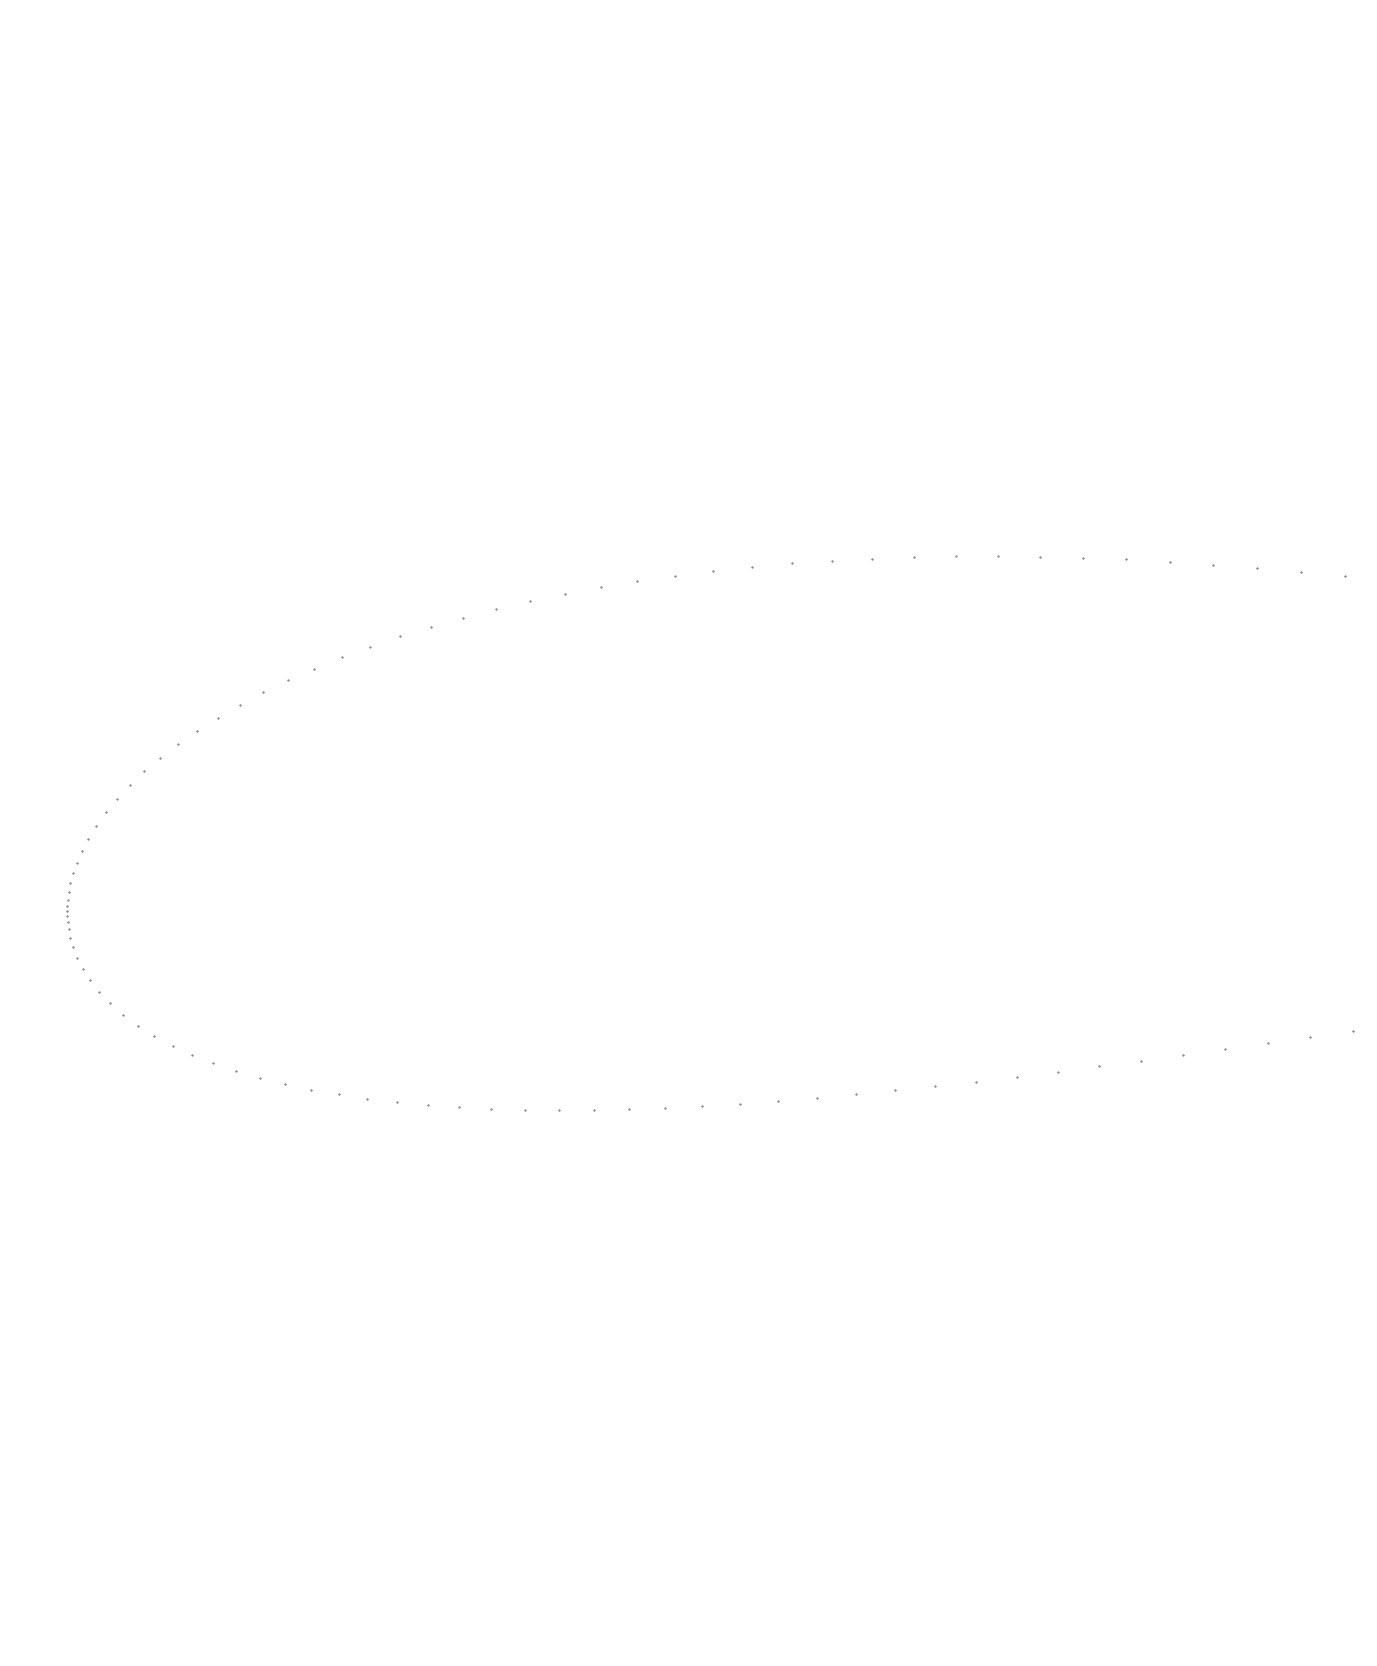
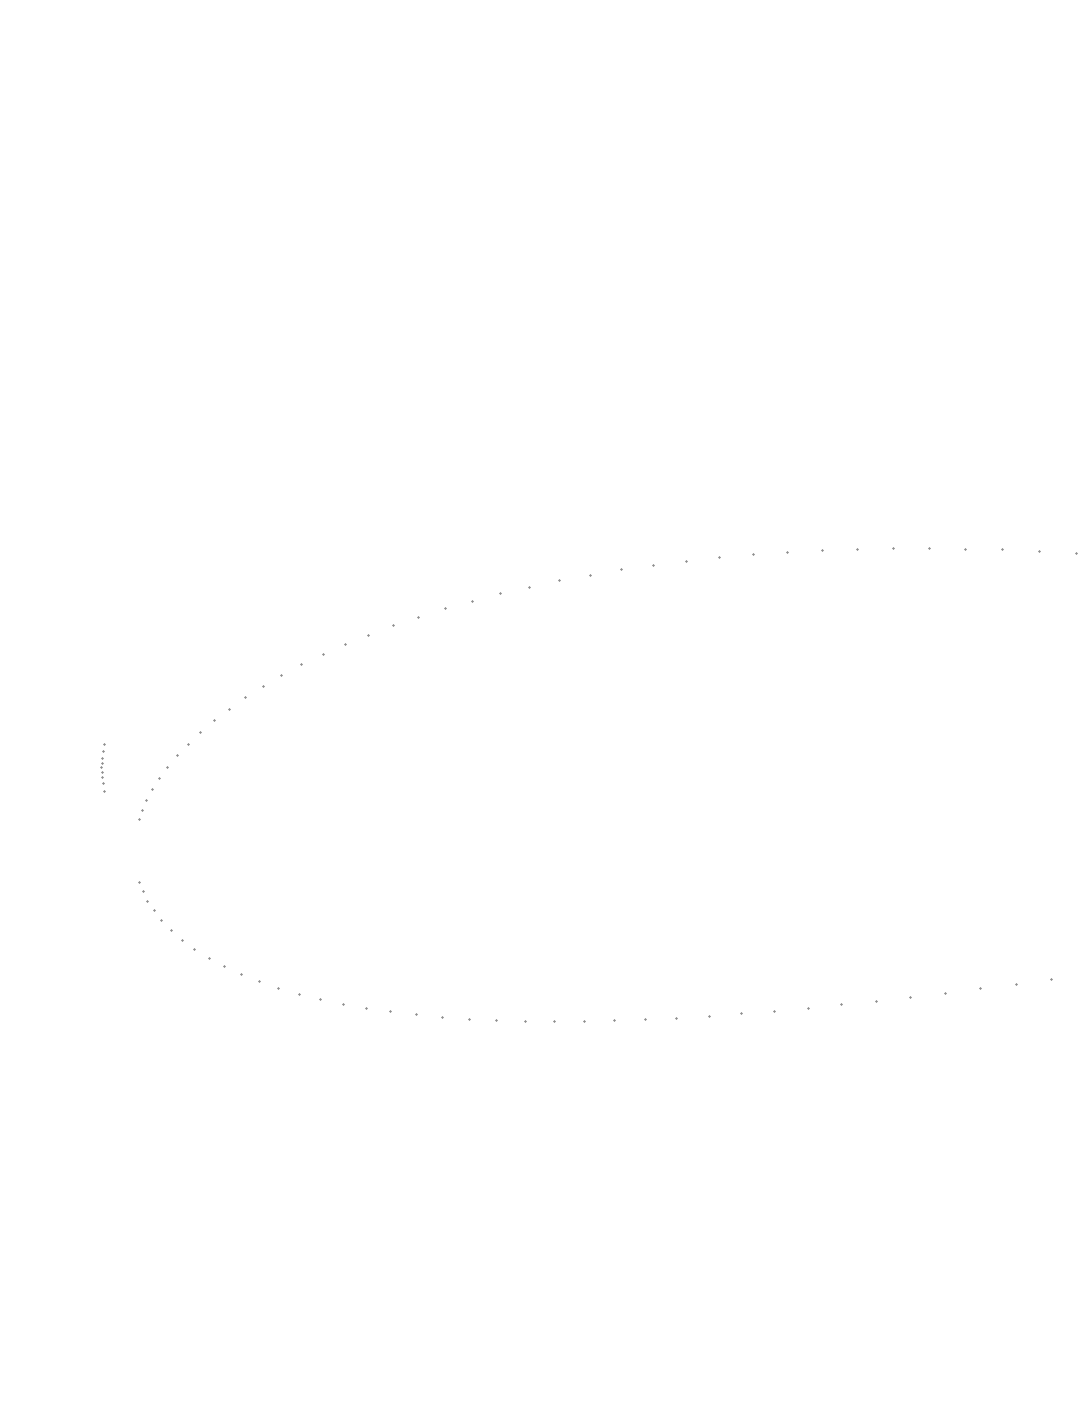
part: (68, 910) -> (102, 767), moved

